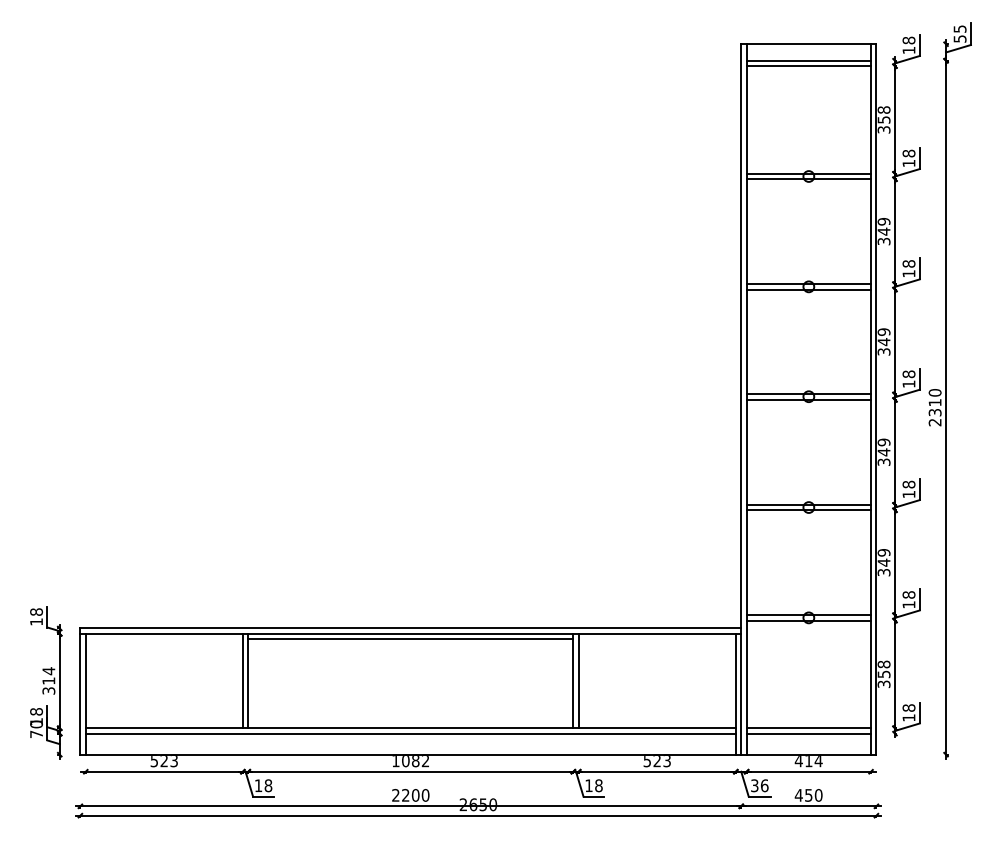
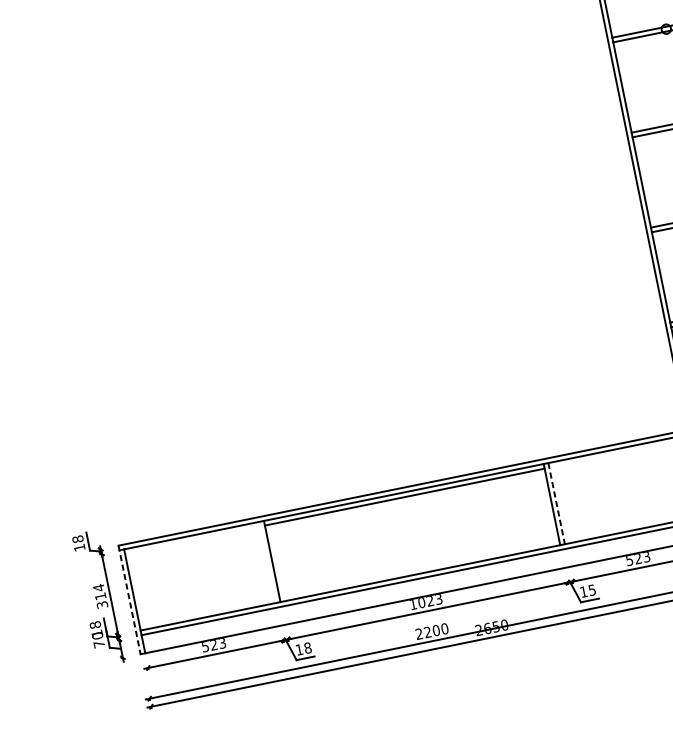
line: (242, 680) -> (267, 562), removed
line: (578, 681) -> (556, 504), solid -> dashed
line: (80, 692) -> (129, 600), solid -> dashed
text: (420, 761) -> (434, 600), 1082 -> 1023
text: (598, 785) -> (591, 590), 18 -> 15

